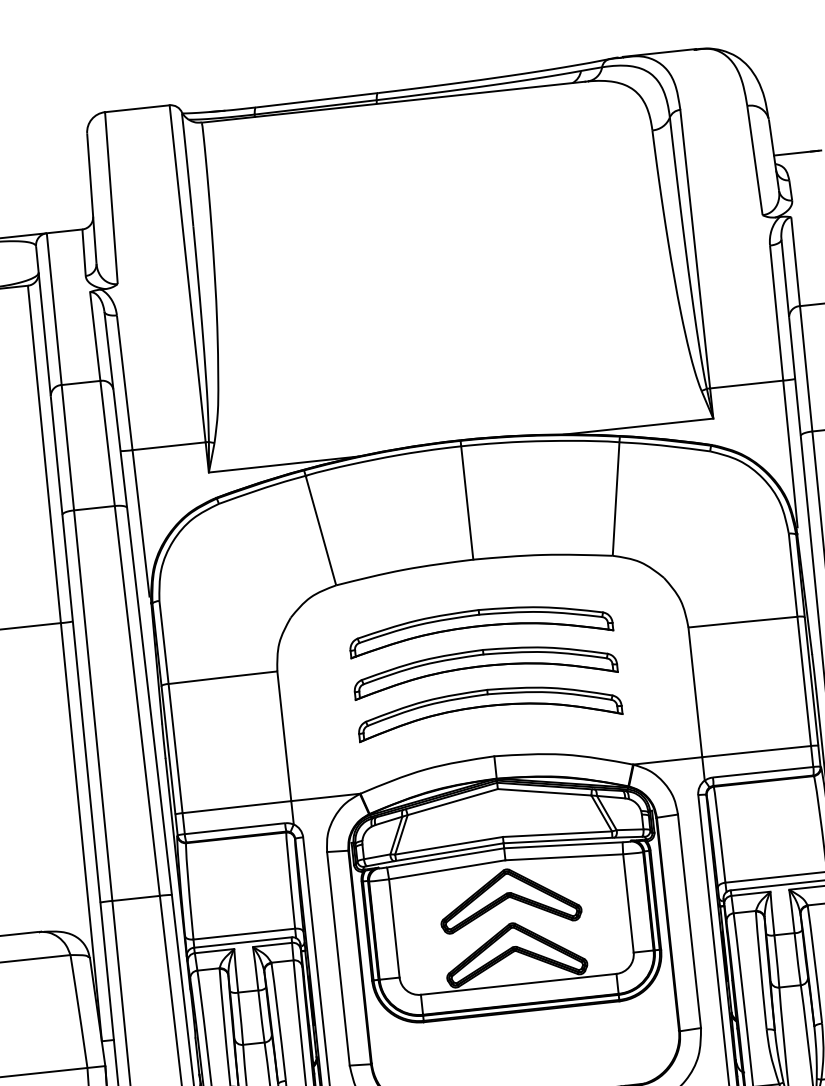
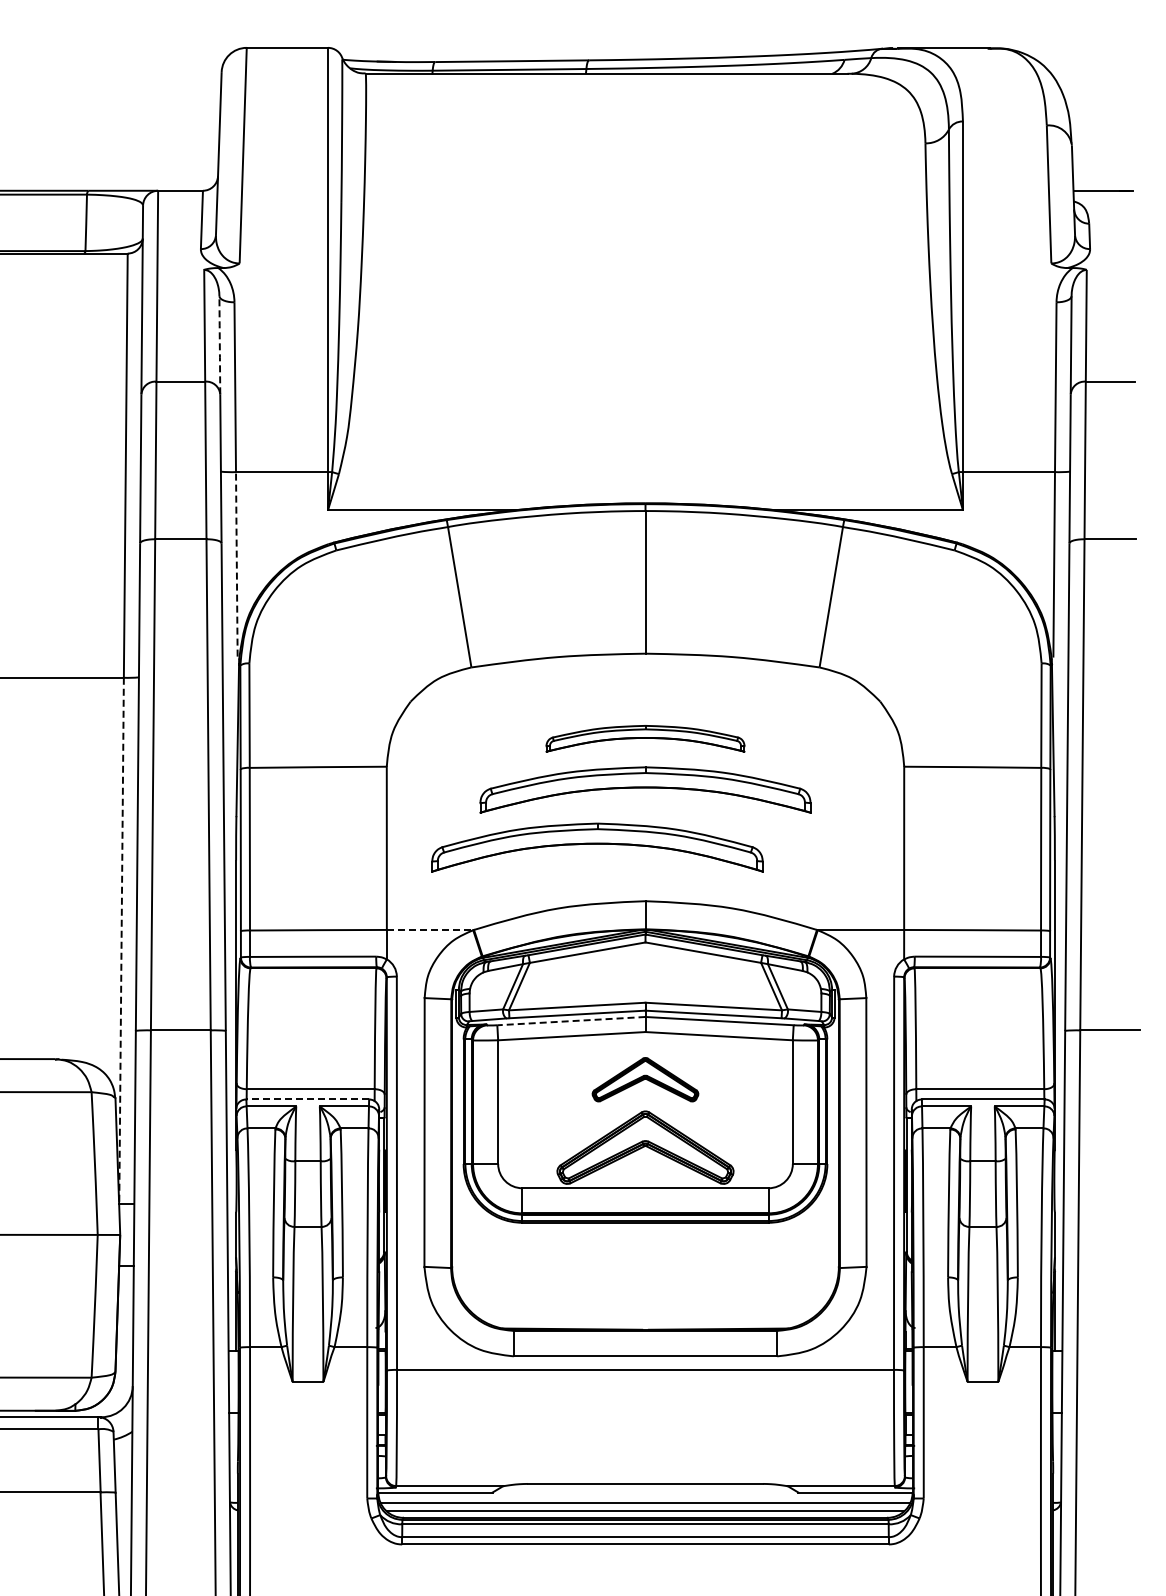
line: (108, 350) -> (219, 344), solid -> dashed
line: (140, 522) -> (236, 563), solid -> dashed
part: (480, 627) -> (645, 738), size x0.6
part: (489, 708) -> (597, 847), moved
line: (325, 797) -> (430, 929), solid -> dashed
line: (81, 832) -> (121, 940), solid -> dashed
line: (444, 858) -> (570, 1021), solid -> dashed
part: (509, 897) -> (645, 1079), size x0.6
line: (242, 942) -> (307, 1099), solid -> dashed

